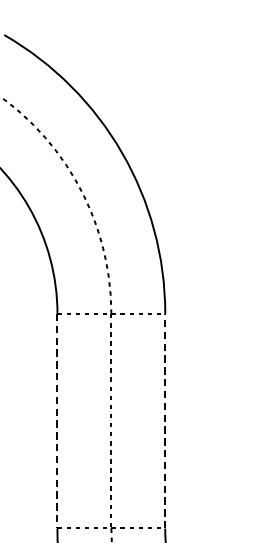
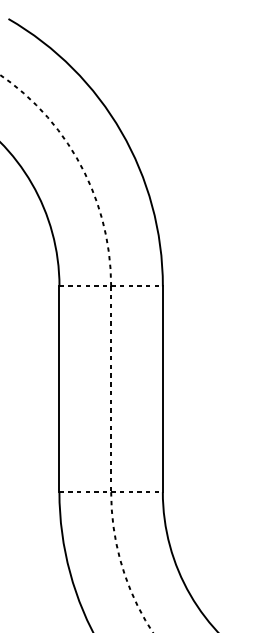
line: (57, 421) -> (59, 389), dashed -> solid
line: (164, 421) -> (162, 389), dashed -> solid

